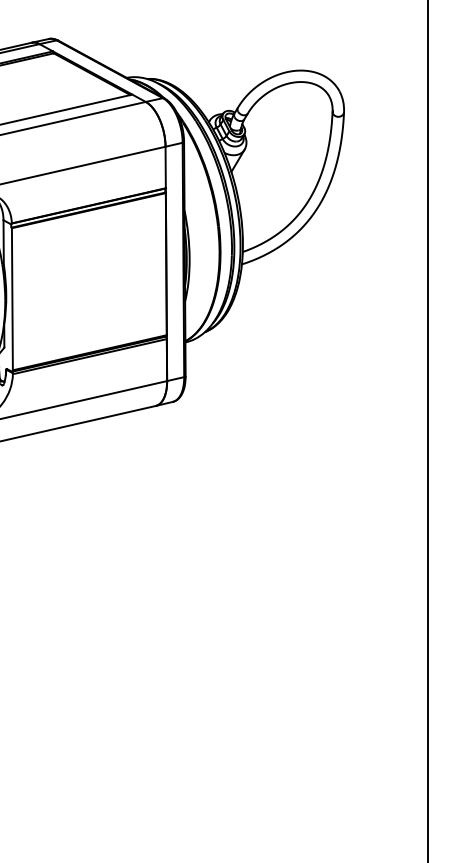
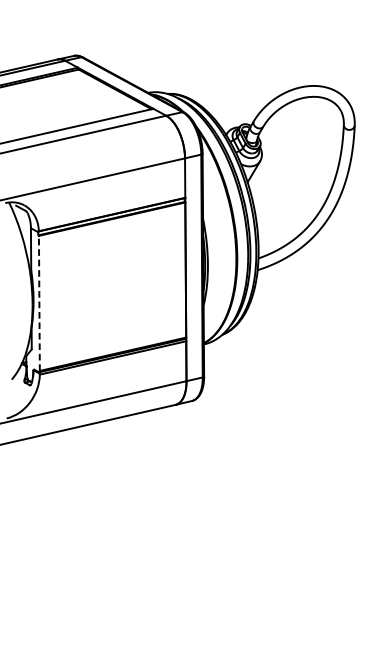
line: (12, 298) -> (39, 302), solid -> dashed

